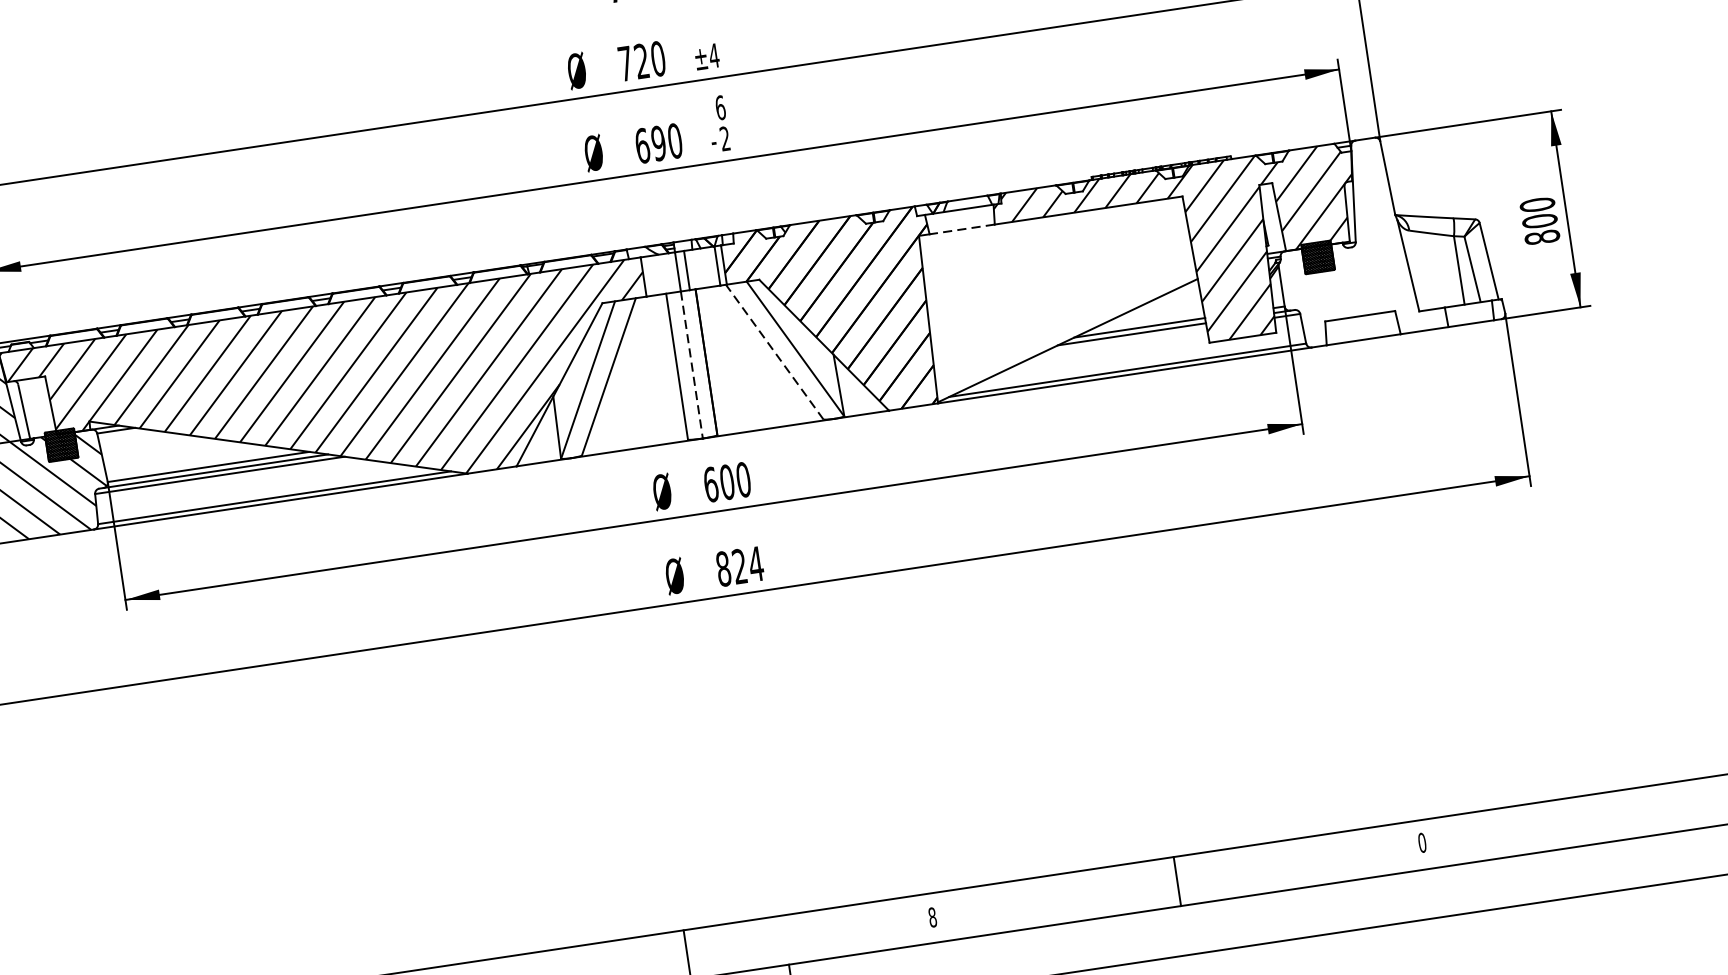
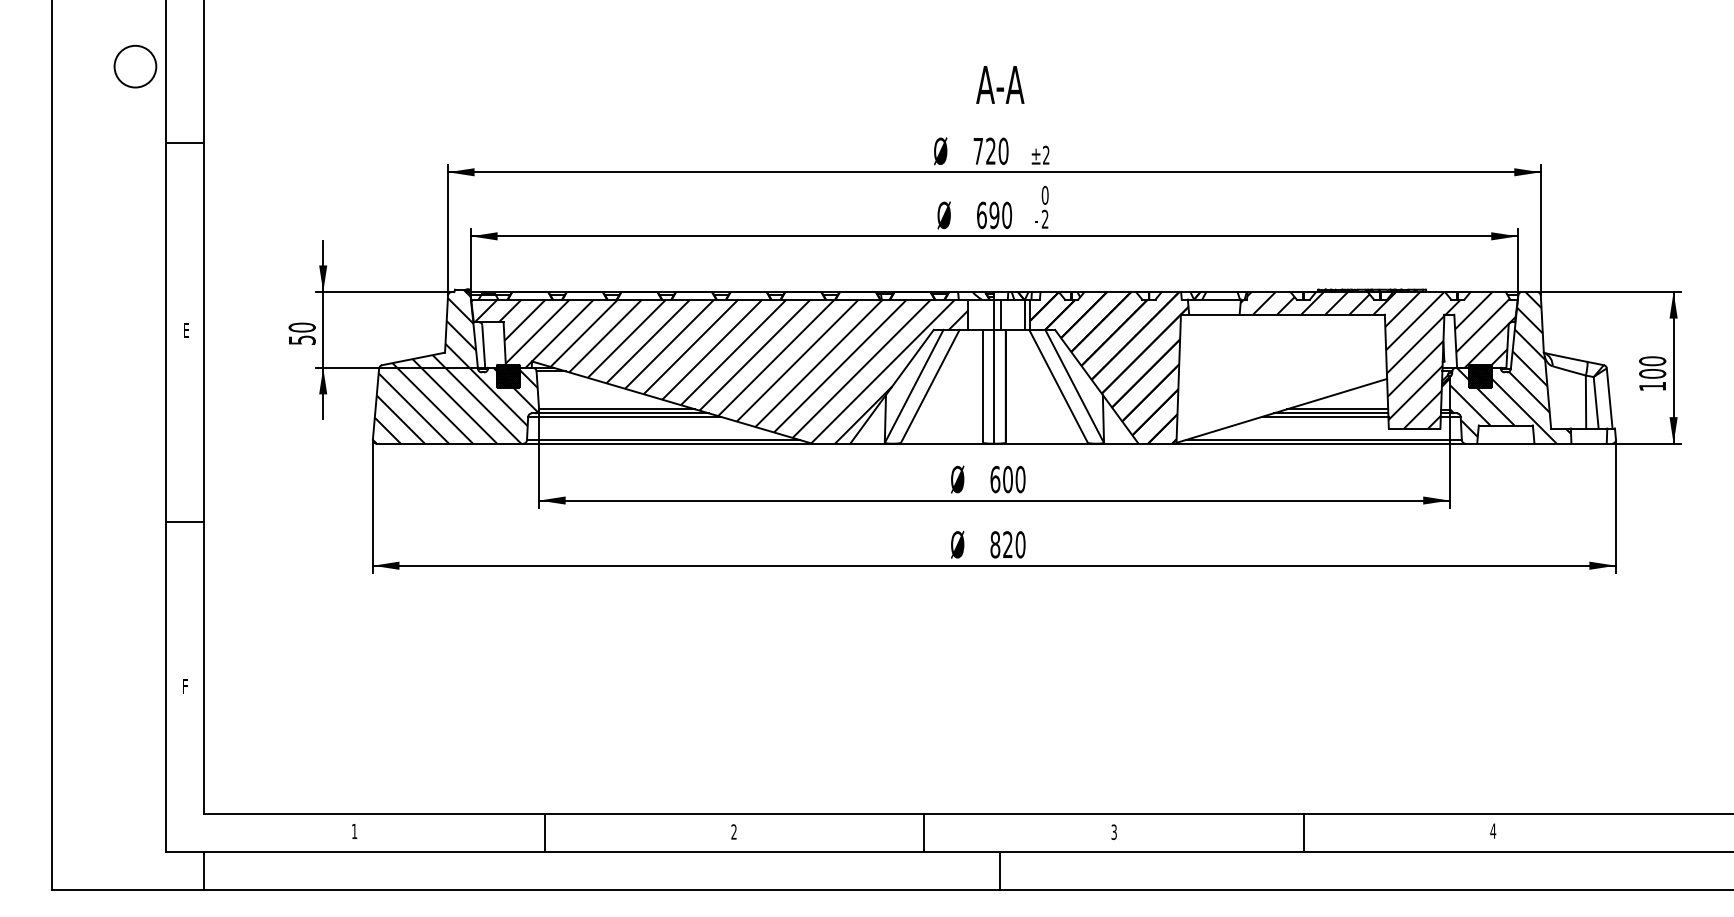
text: (712, 54) -> (1045, 154), ±4 -> ±2
text: (720, 106) -> (1045, 194), 6 -> 0
line: (960, 229) -> (1213, 314), dashed -> solid
text: (1542, 237) -> (1652, 386), 800 -> 100
hatch: (1355, 240) -> (1510, 367), added
line: (1124, 339) -> (1324, 416), added
line: (774, 352) -> (1058, 386), dashed -> solid
line: (691, 364) -> (994, 386), dashed -> solid
text: (756, 563) -> (1020, 544), 824 -> 820
text: (1422, 841) -> (1493, 830), 0 -> 4
text: (931, 916) -> (1113, 831), 8 -> 3

